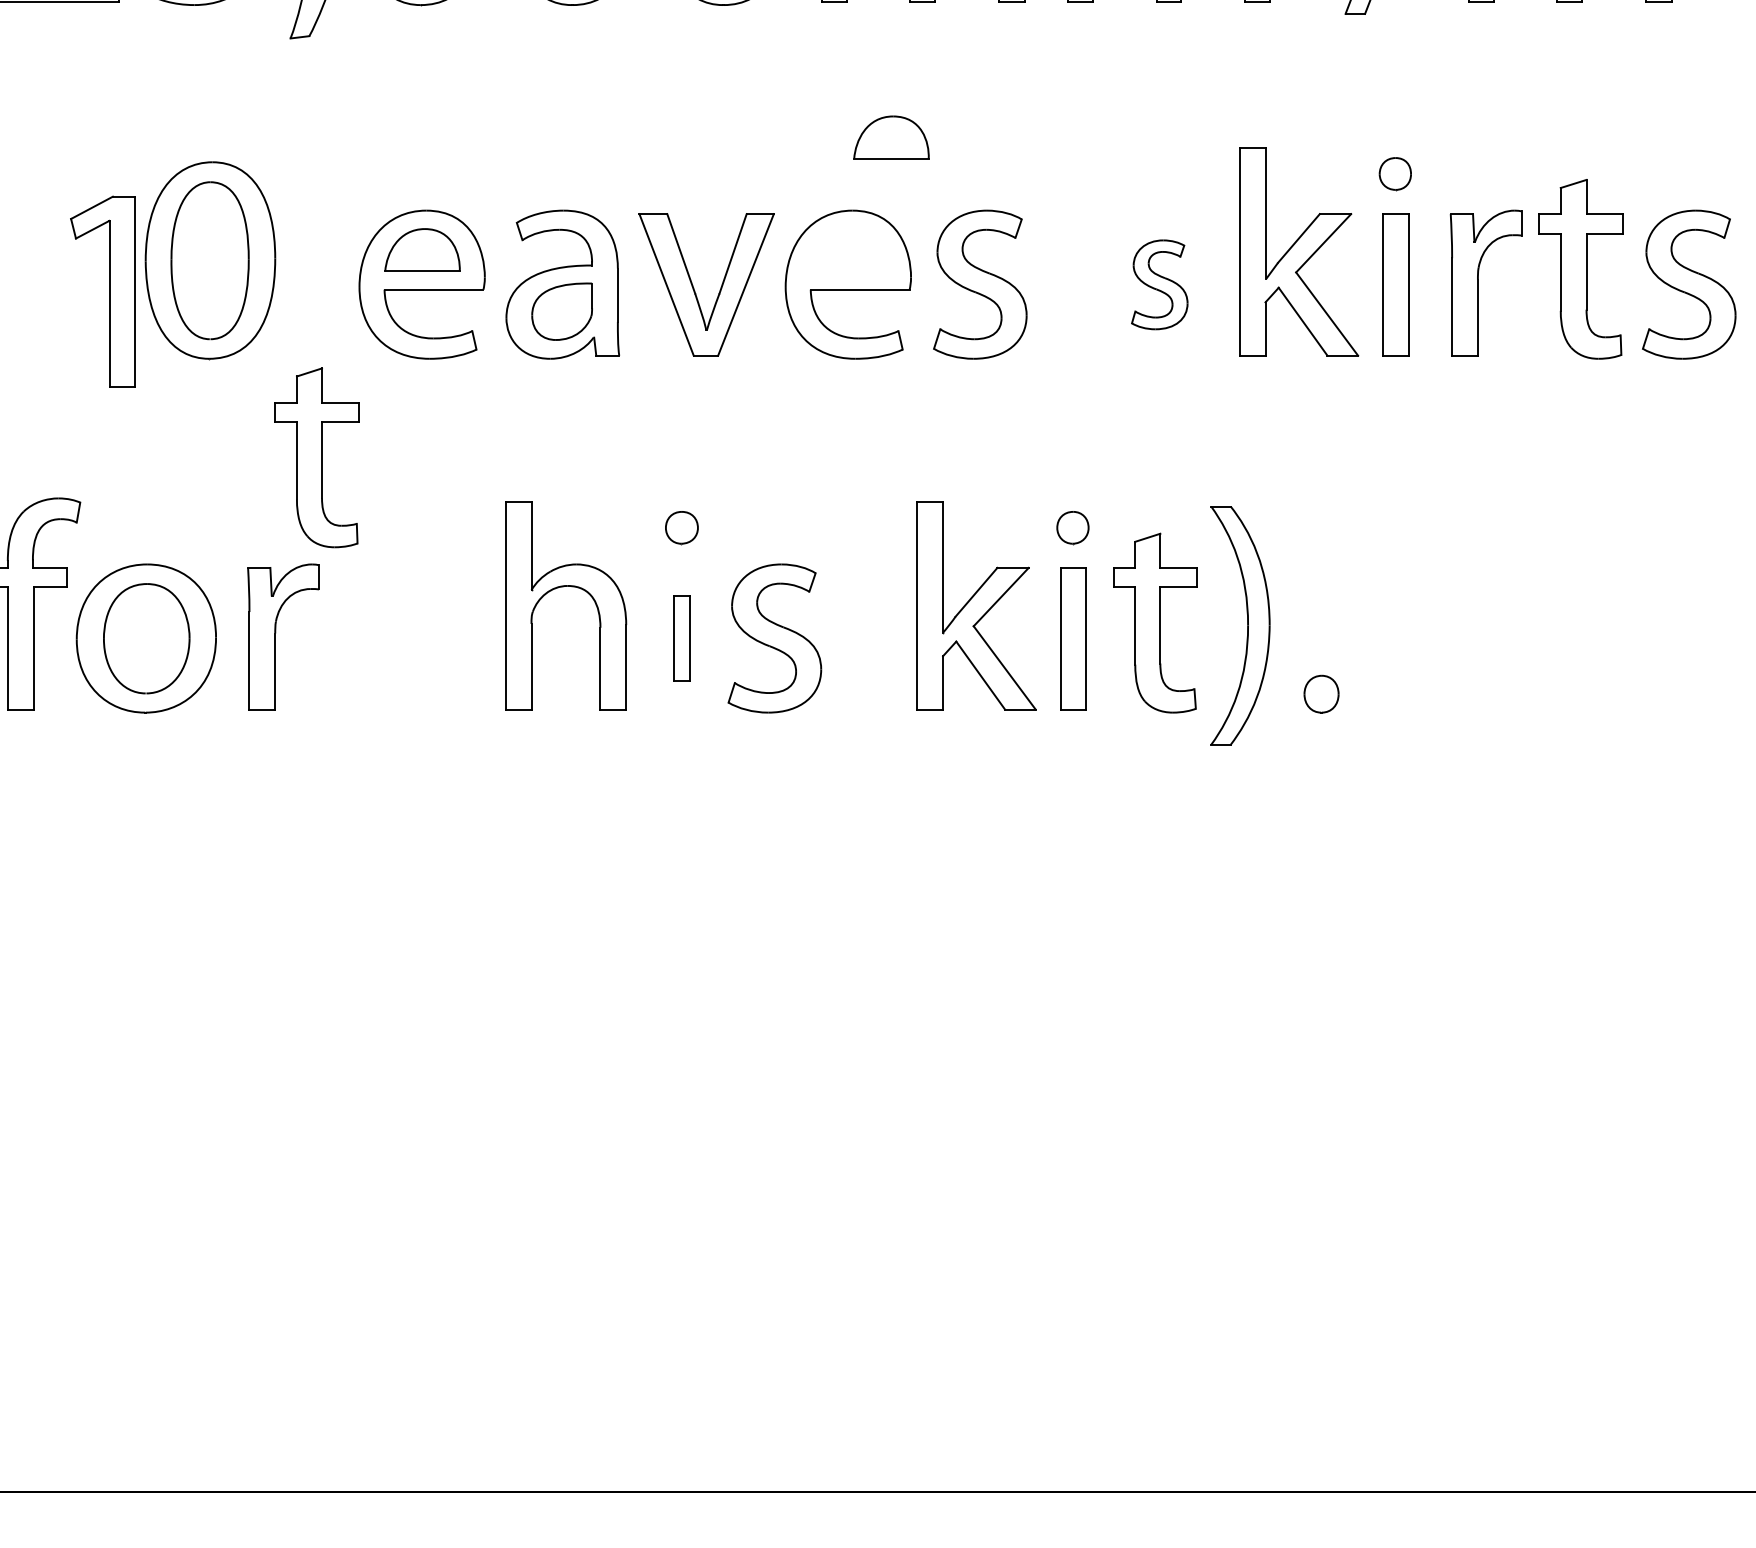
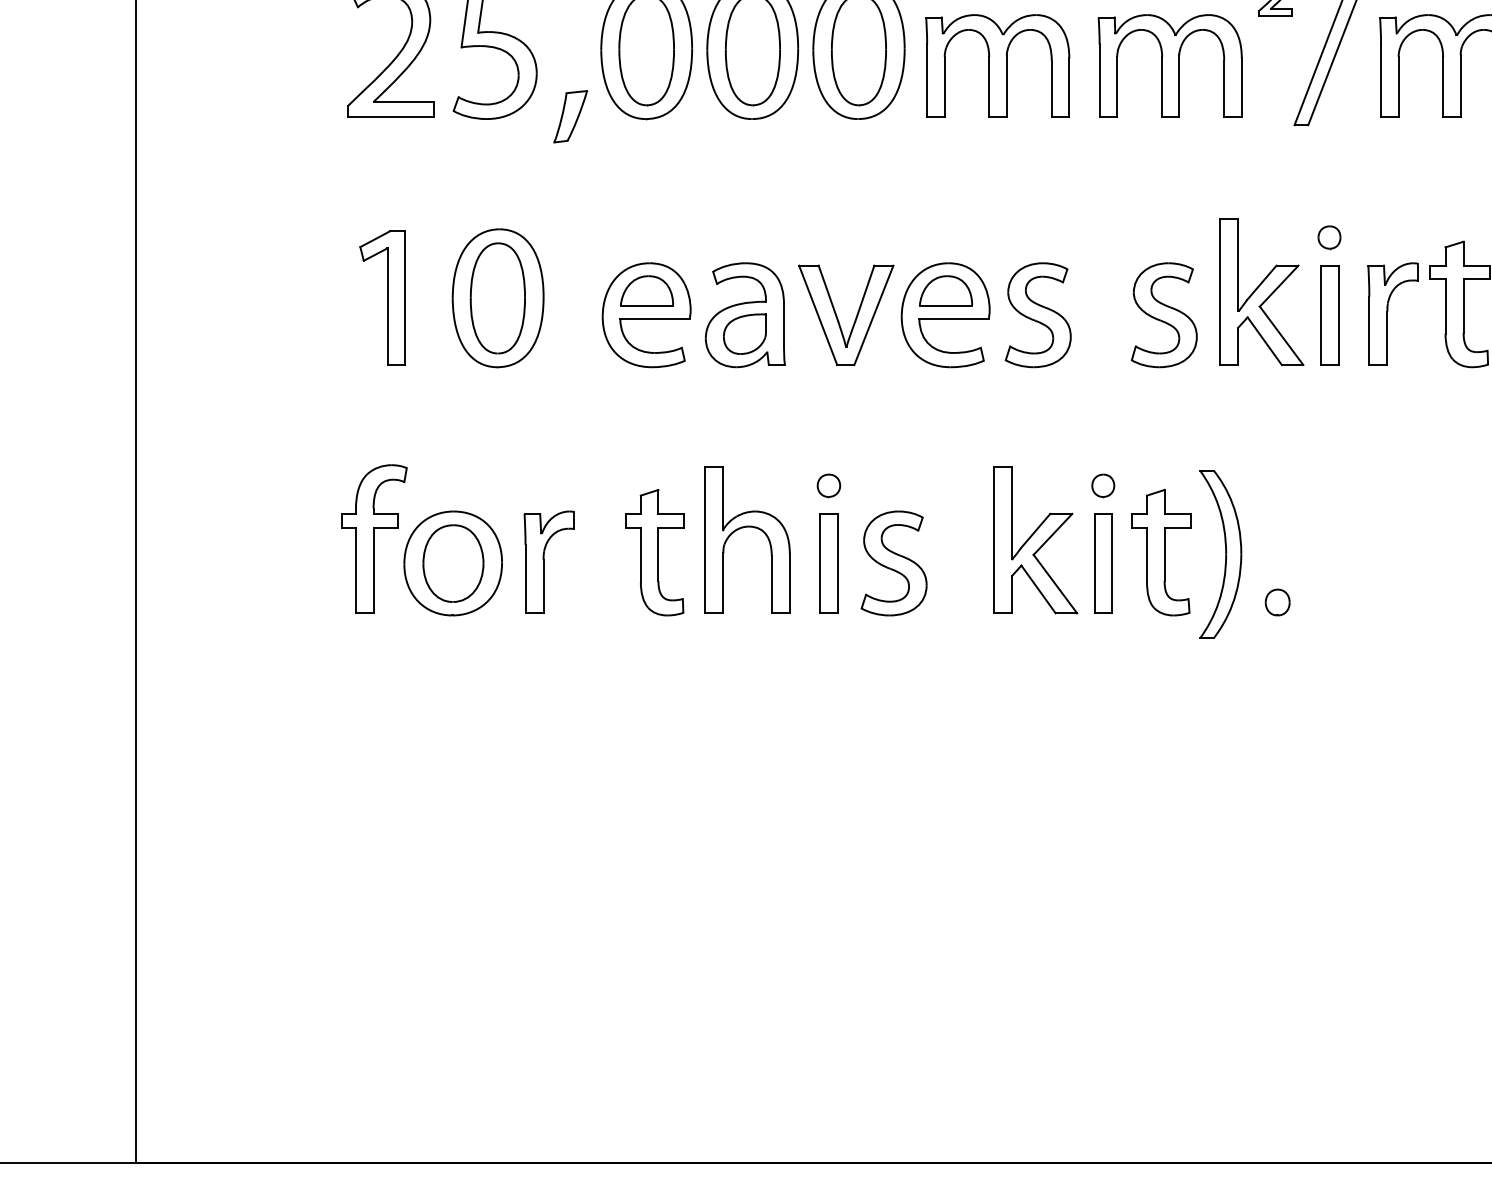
part: (890, 136) -> (945, 290), moved
part: (1158, 285) -> (1163, 315), size x1.67
part: (102, 290) -> (382, 297), moved
part: (316, 457) -> (654, 552), moved
part: (681, 638) -> (828, 563), size x1.67

